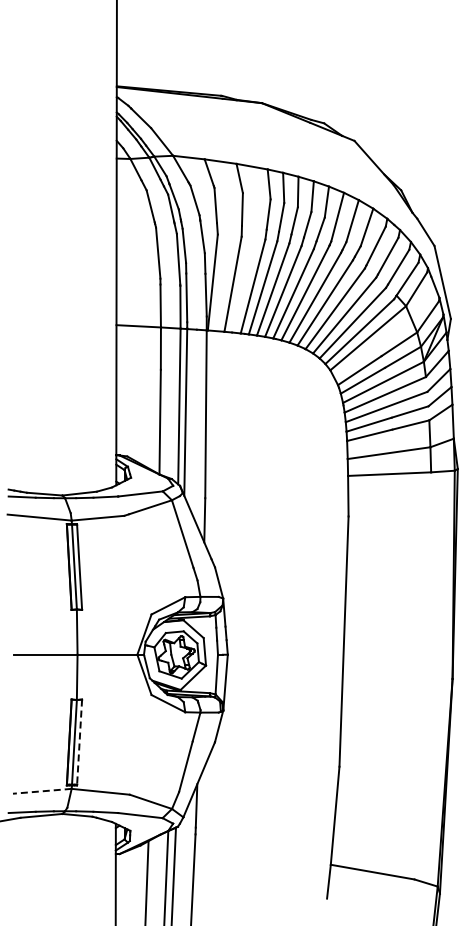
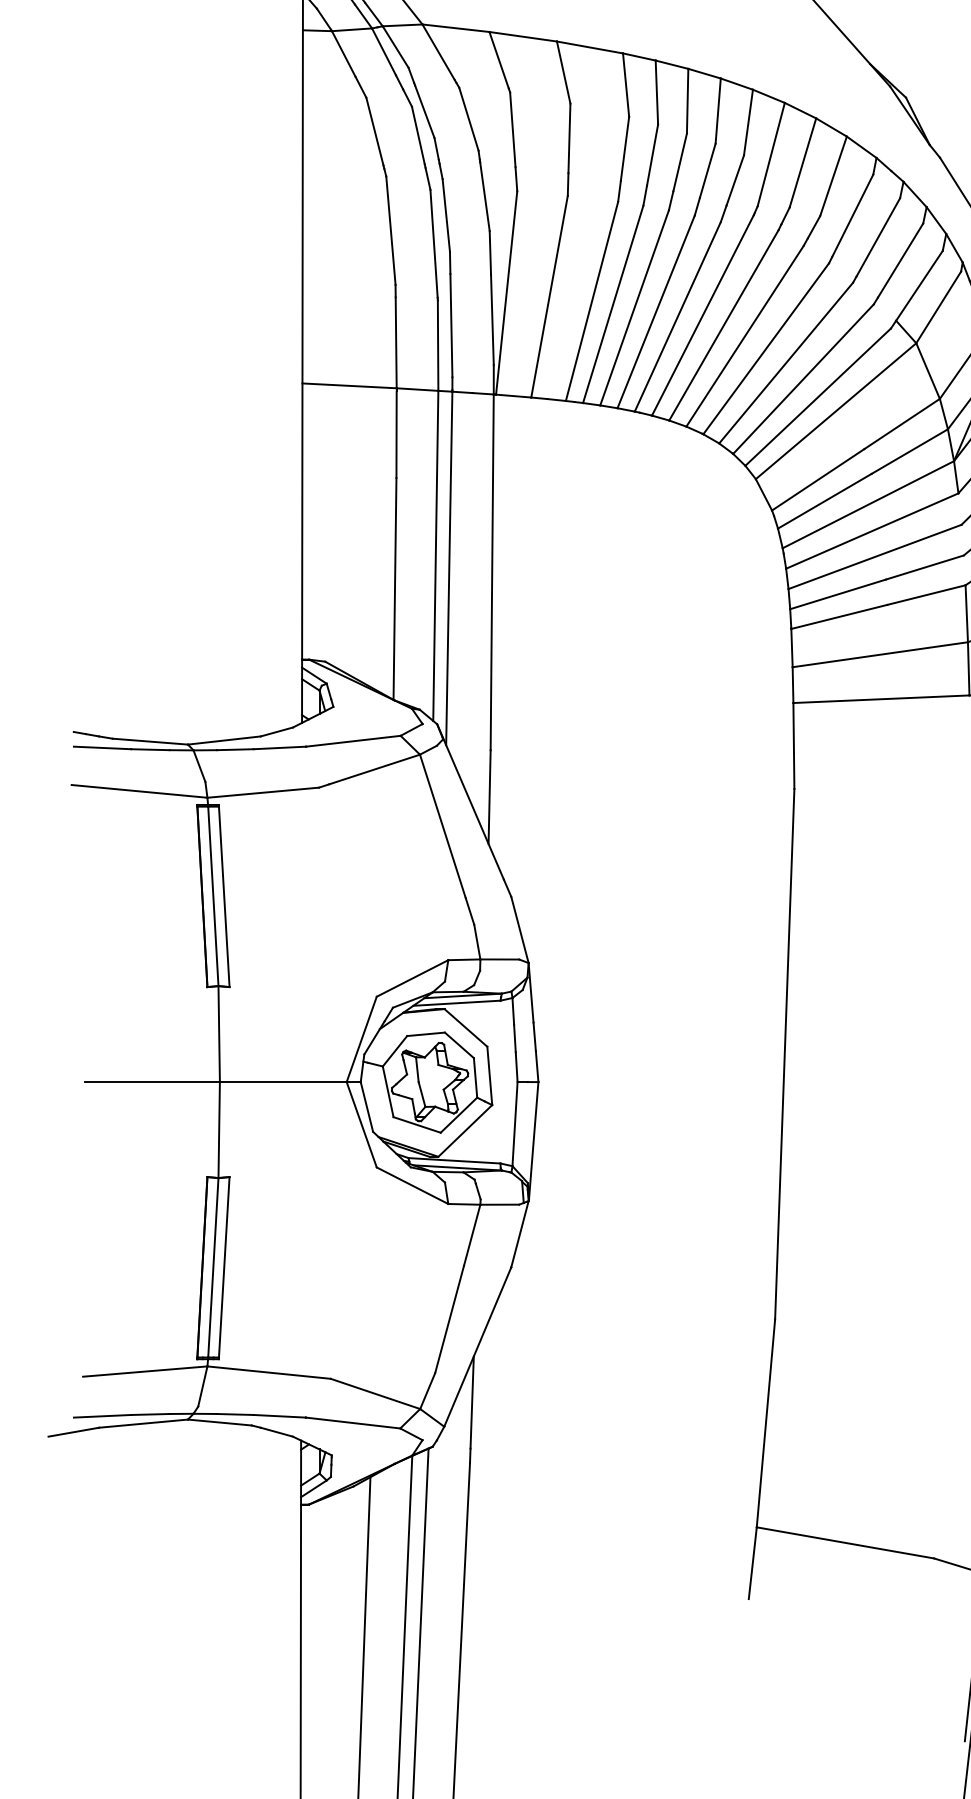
line: (79, 742) -> (224, 1268), dashed -> solid
line: (41, 791) -> (143, 1371), dashed -> solid

